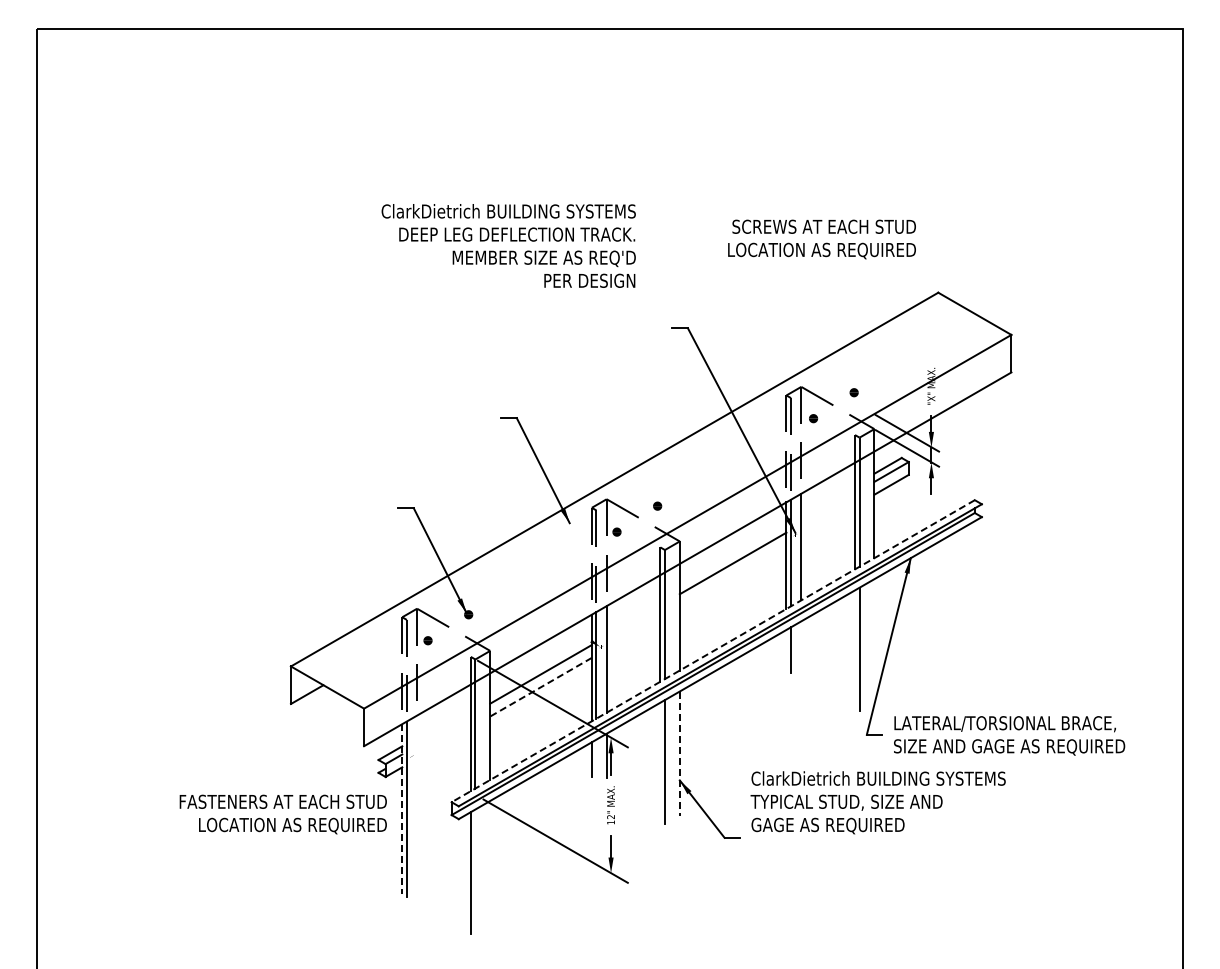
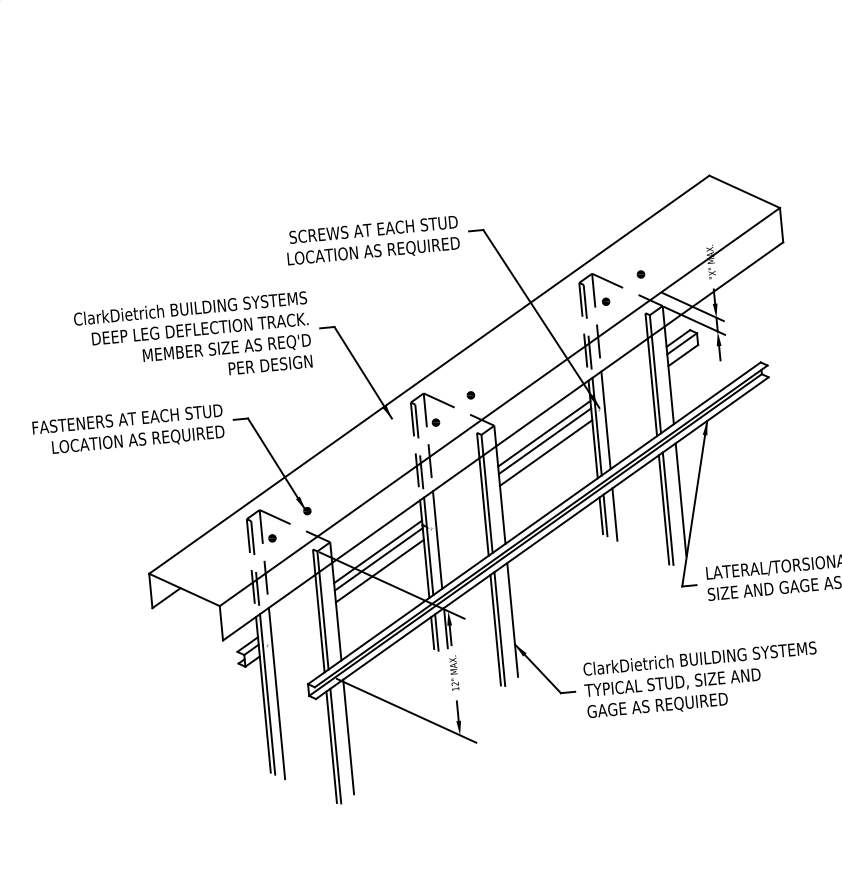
text: (821, 239) -> (372, 241), moved
text: (508, 245) -> (193, 339), moved
line: (732, 555) -> (543, 434), added
line: (732, 576) -> (545, 453), added
line: (874, 640) -> (681, 499), added
line: (786, 649) -> (601, 515), added
line: (801, 649) -> (615, 514), added
line: (855, 649) -> (664, 509), added
line: (712, 651) -> (533, 523), dashed -> solid
line: (540, 665) -> (377, 551), added
line: (541, 687) -> (380, 571), dashed -> solid
line: (679, 754) -> (512, 620), dashed -> solid
line: (596, 759) -> (436, 632), added
line: (660, 762) -> (495, 629), added
text: (877, 802) -> (700, 680), moved
line: (417, 808) -> (277, 692), added
line: (402, 809) -> (263, 695), dashed -> solid
text: (282, 814) -> (127, 430), moved
line: (490, 863) -> (348, 736), added
line: (475, 871) -> (335, 745), added

